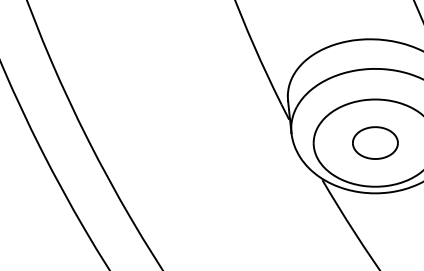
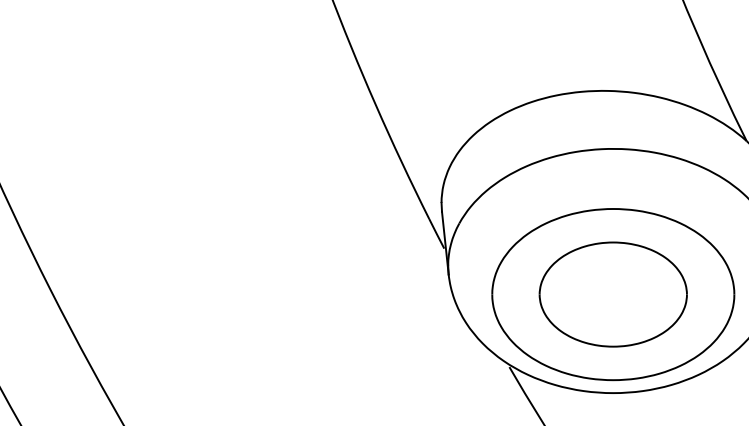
part: (375, 142) -> (613, 293), size x1.67

